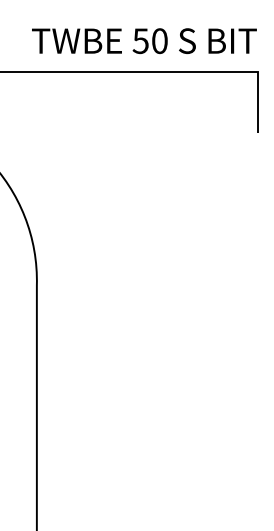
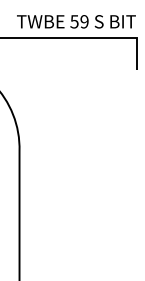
text: (159, 40) -> (84, 21), 50 -> 59

